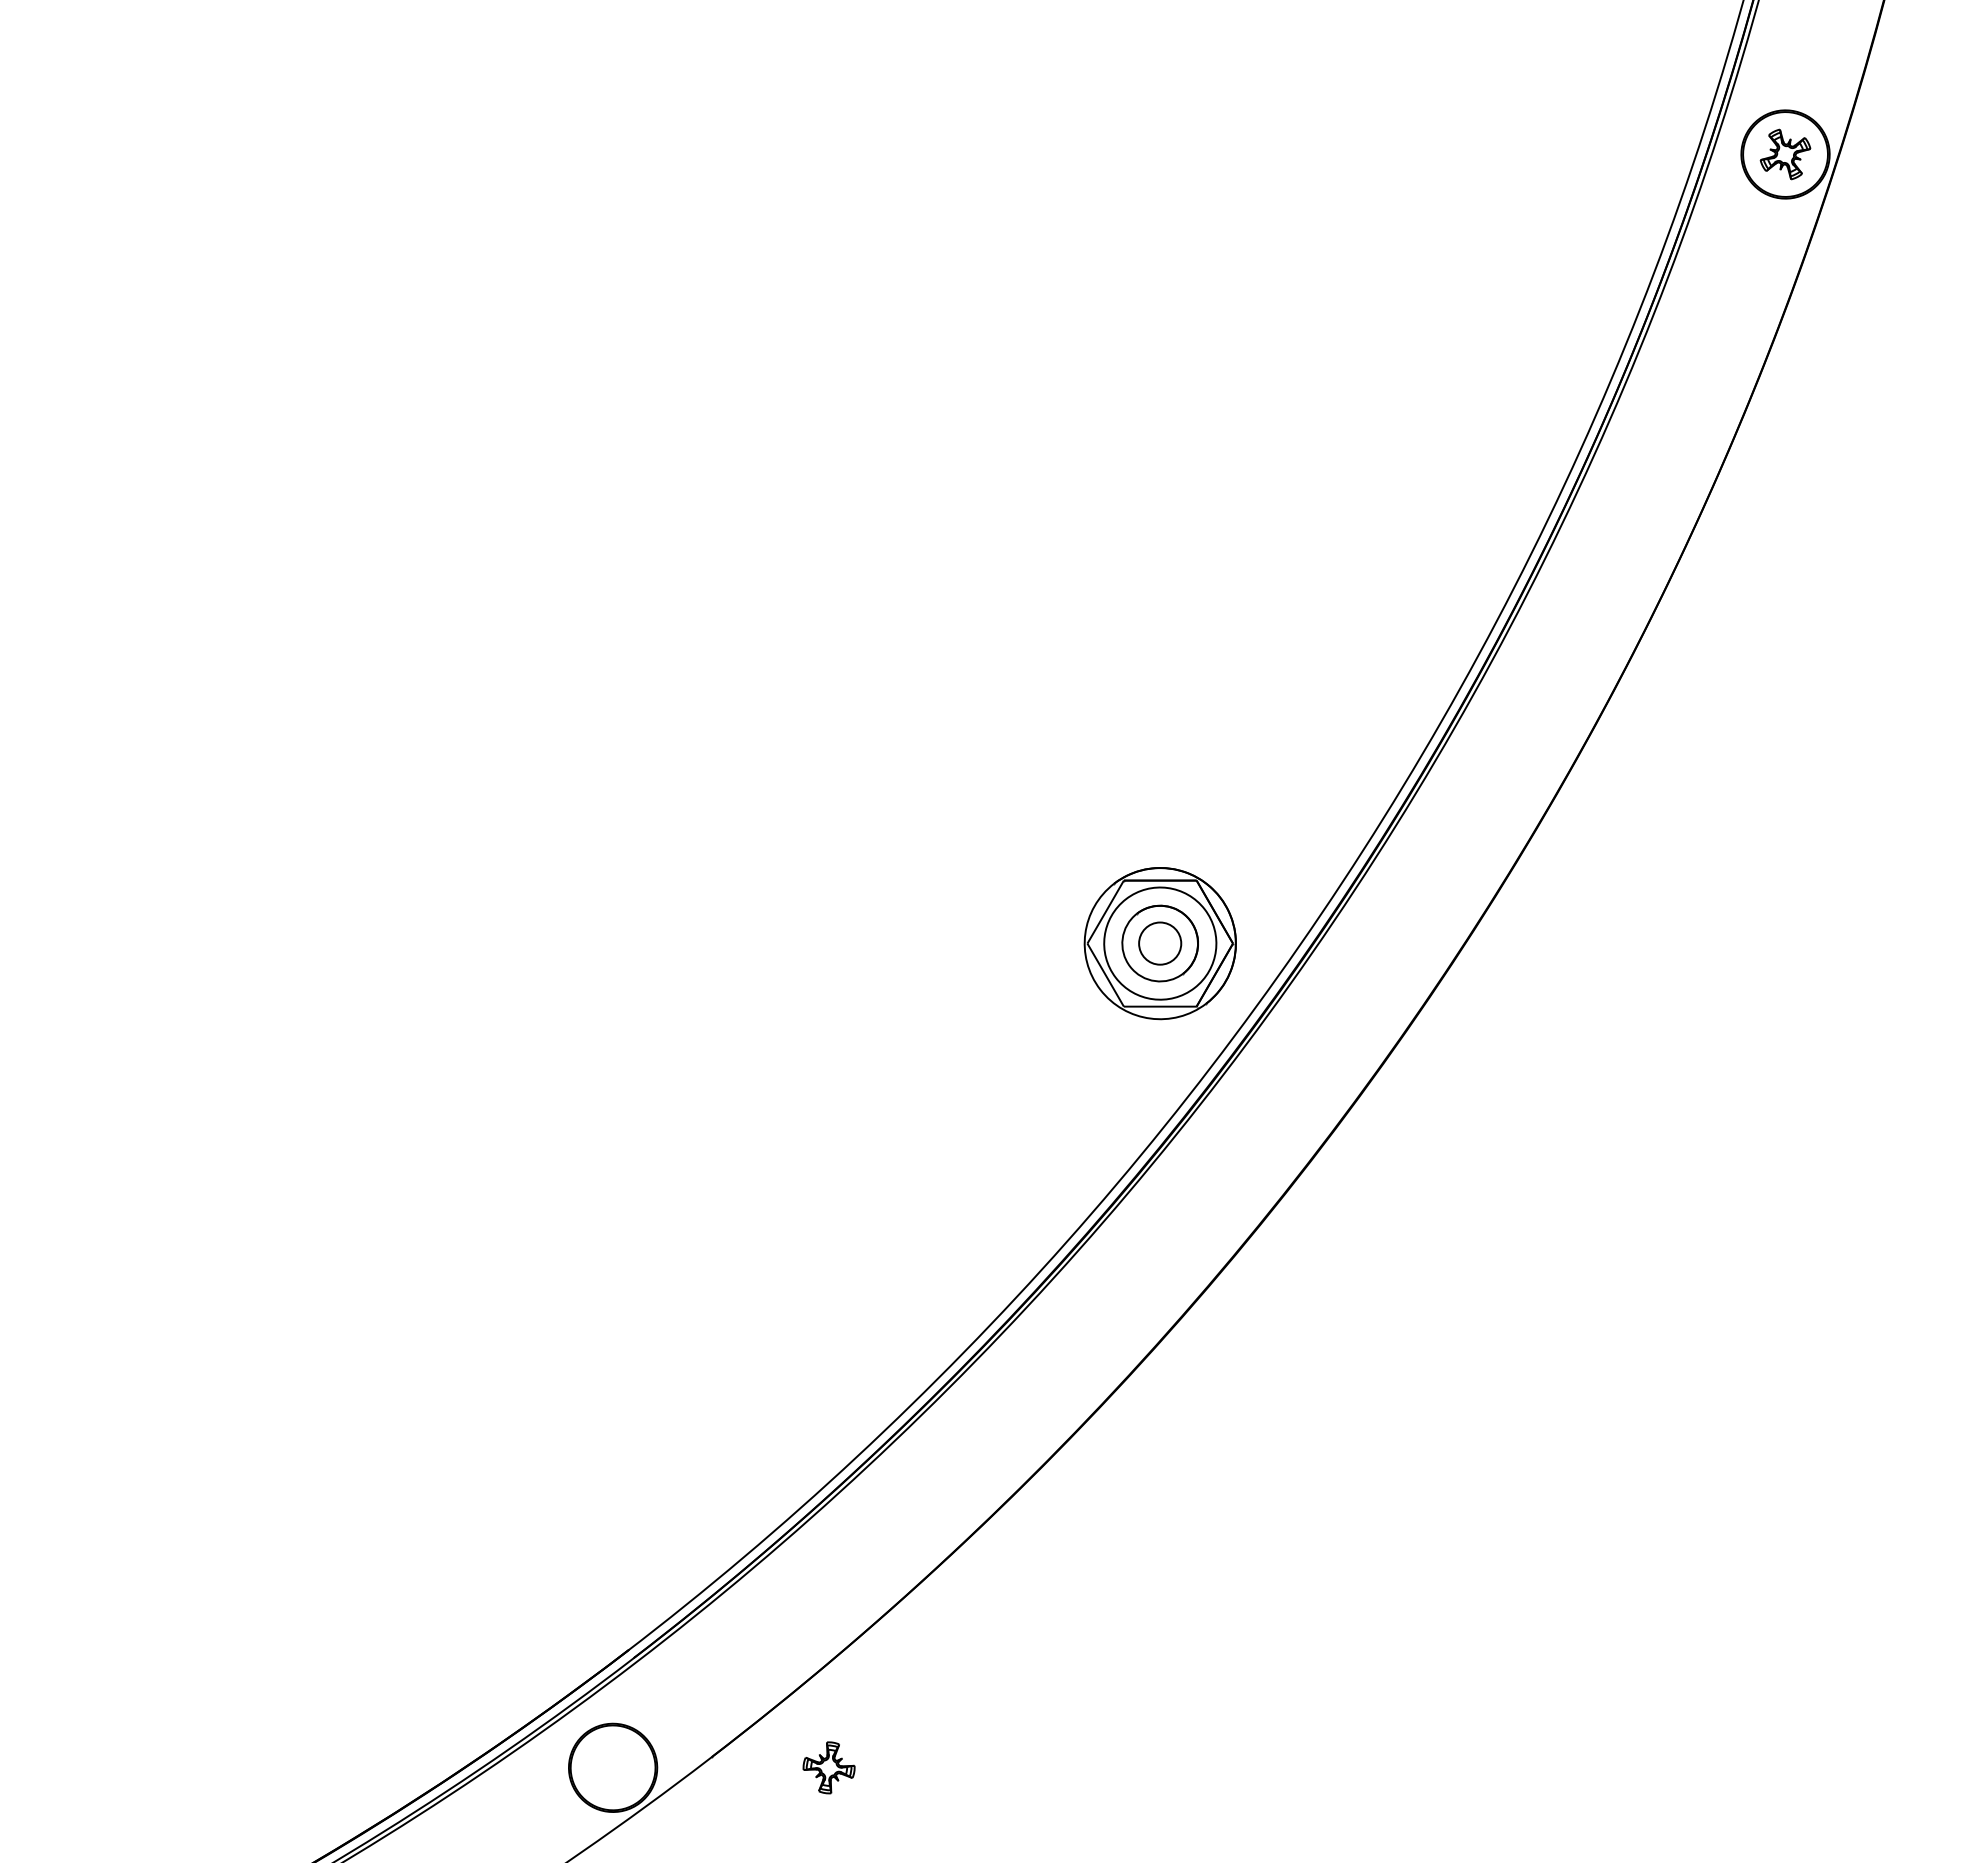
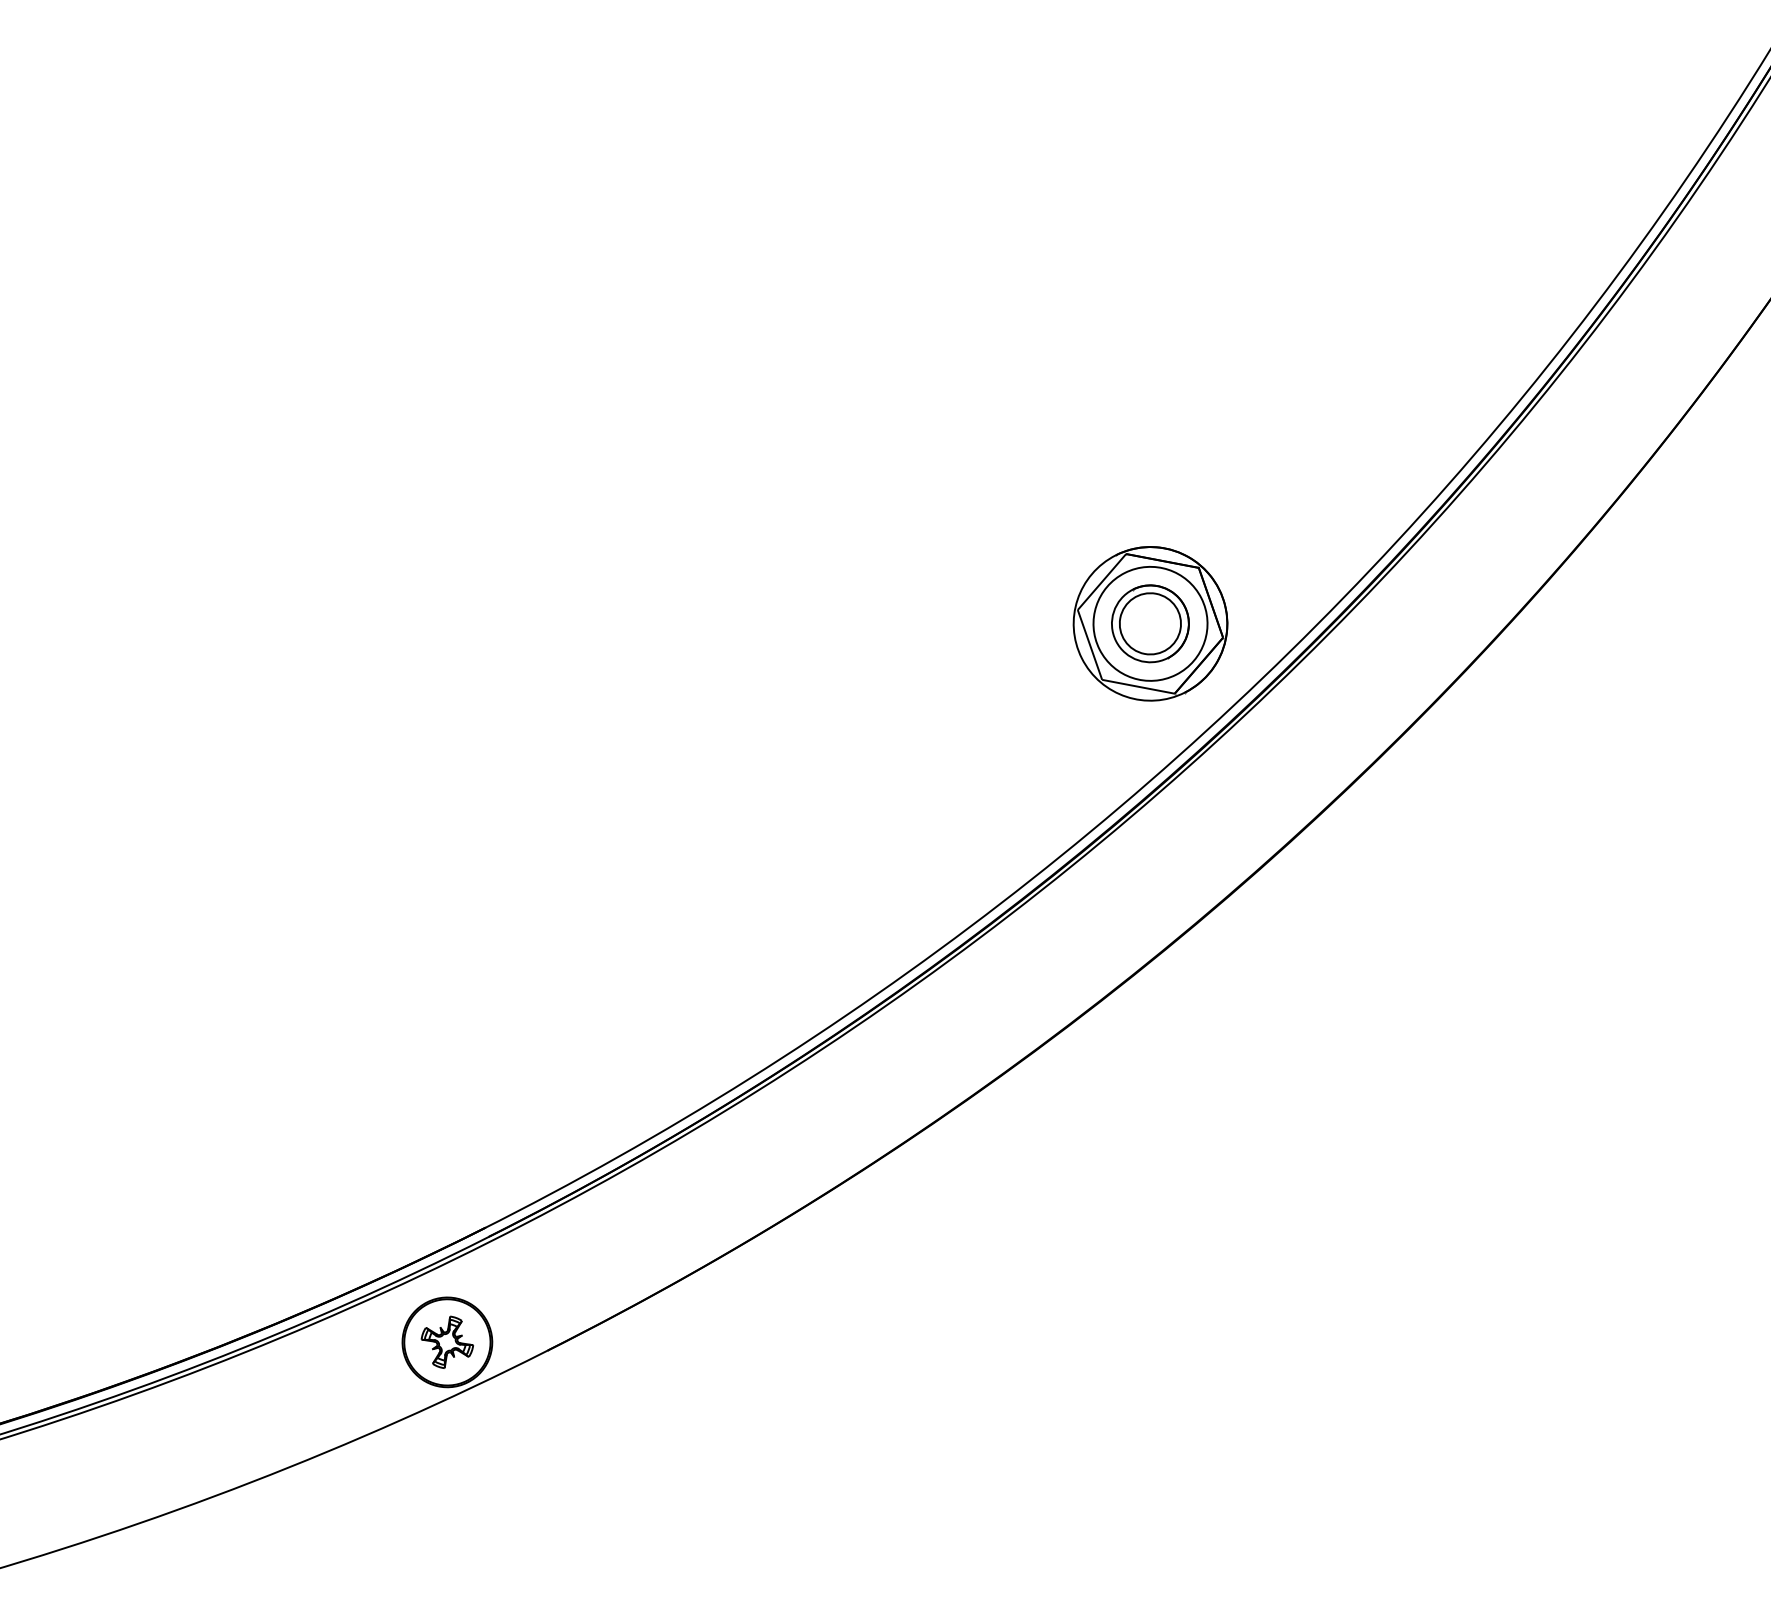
circle: (1160, 943) -> (1150, 623), size x1.43
part: (828, 1767) -> (446, 1341), moved

